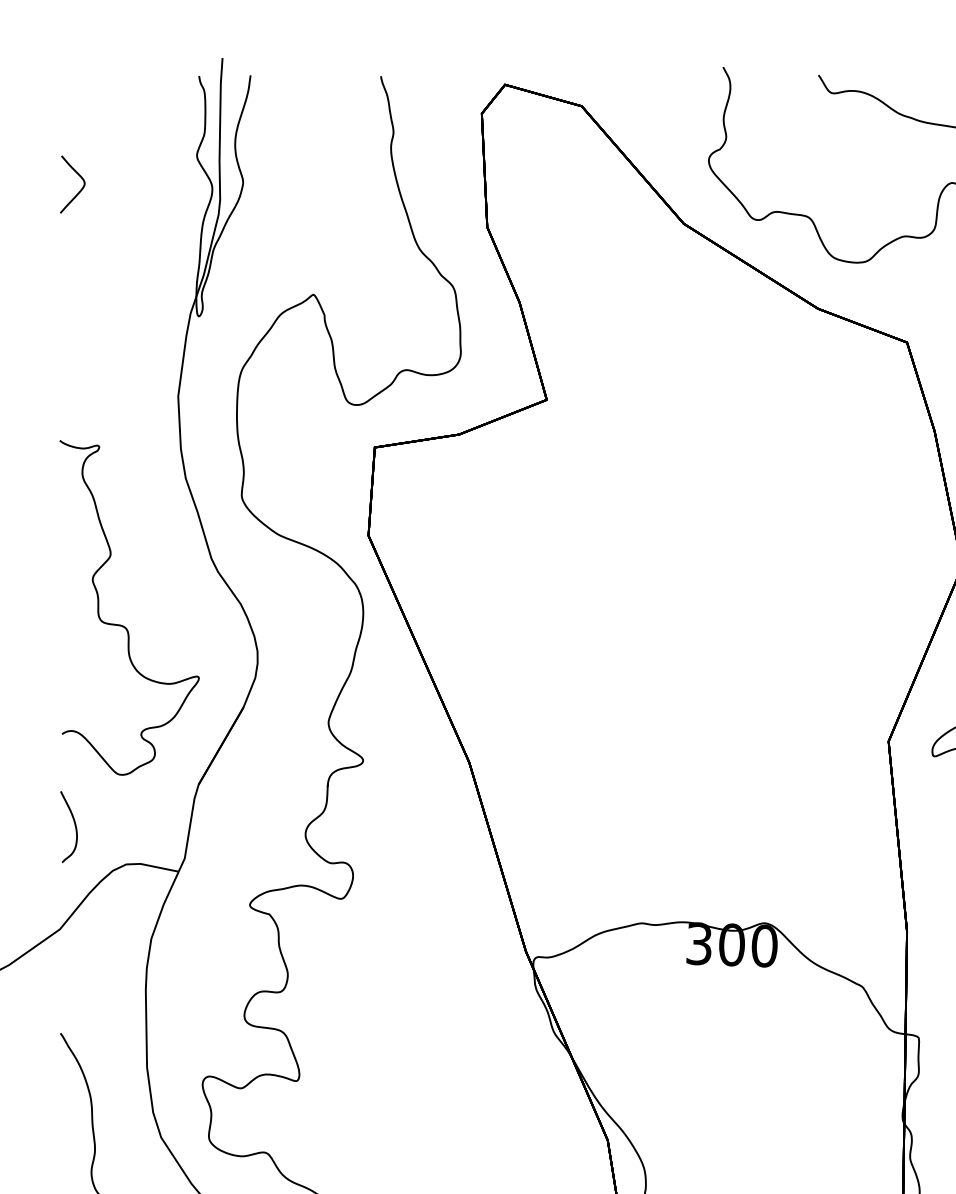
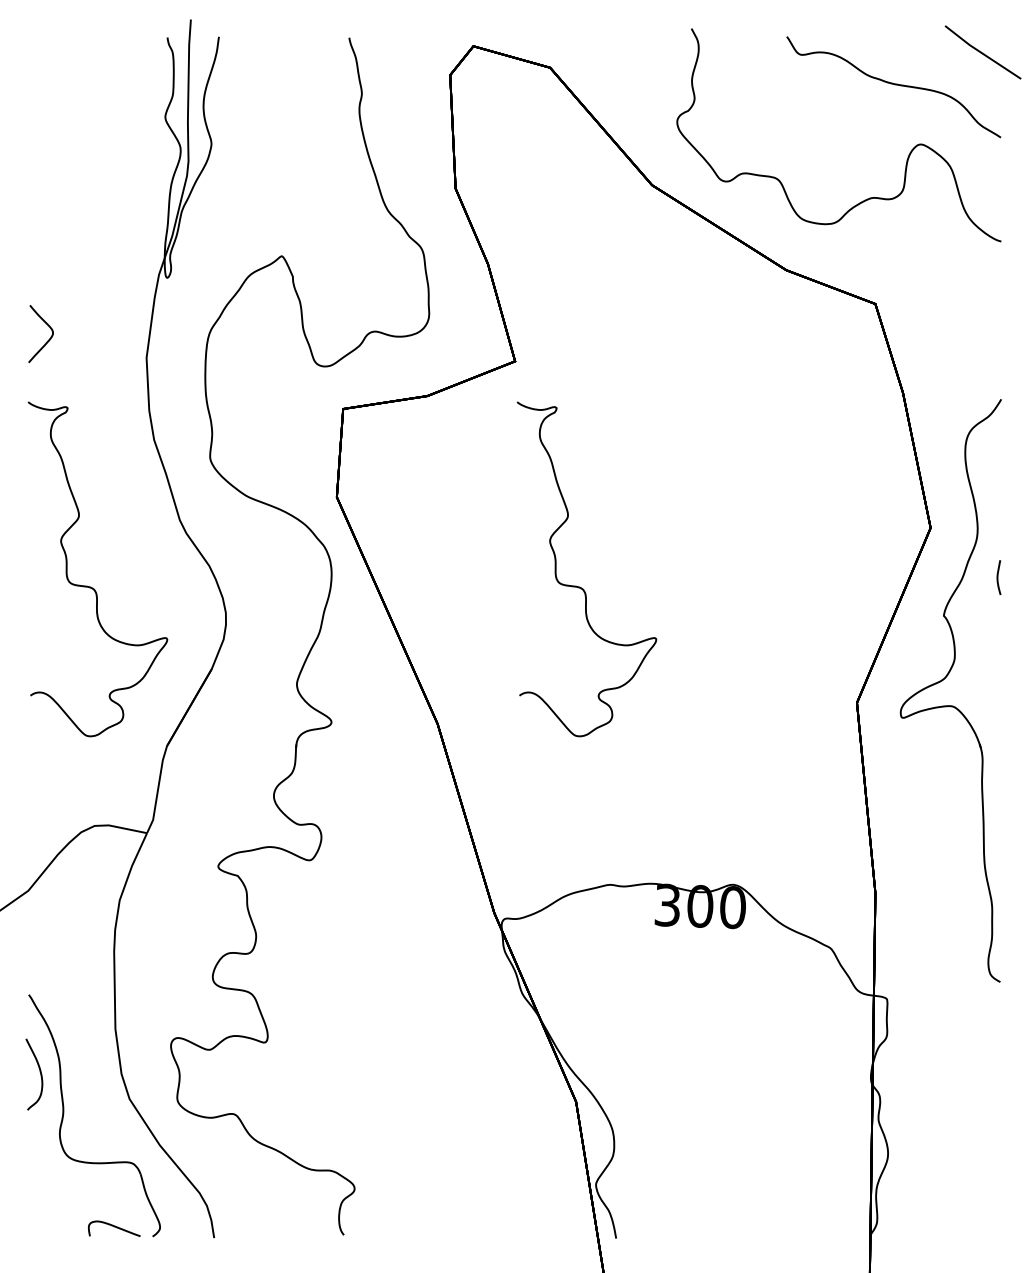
curve: (79, 191) -> (47, 340), moved
curve: (611, 625) -> (579, 586), added
curve: (74, 825) -> (39, 1072), moved

